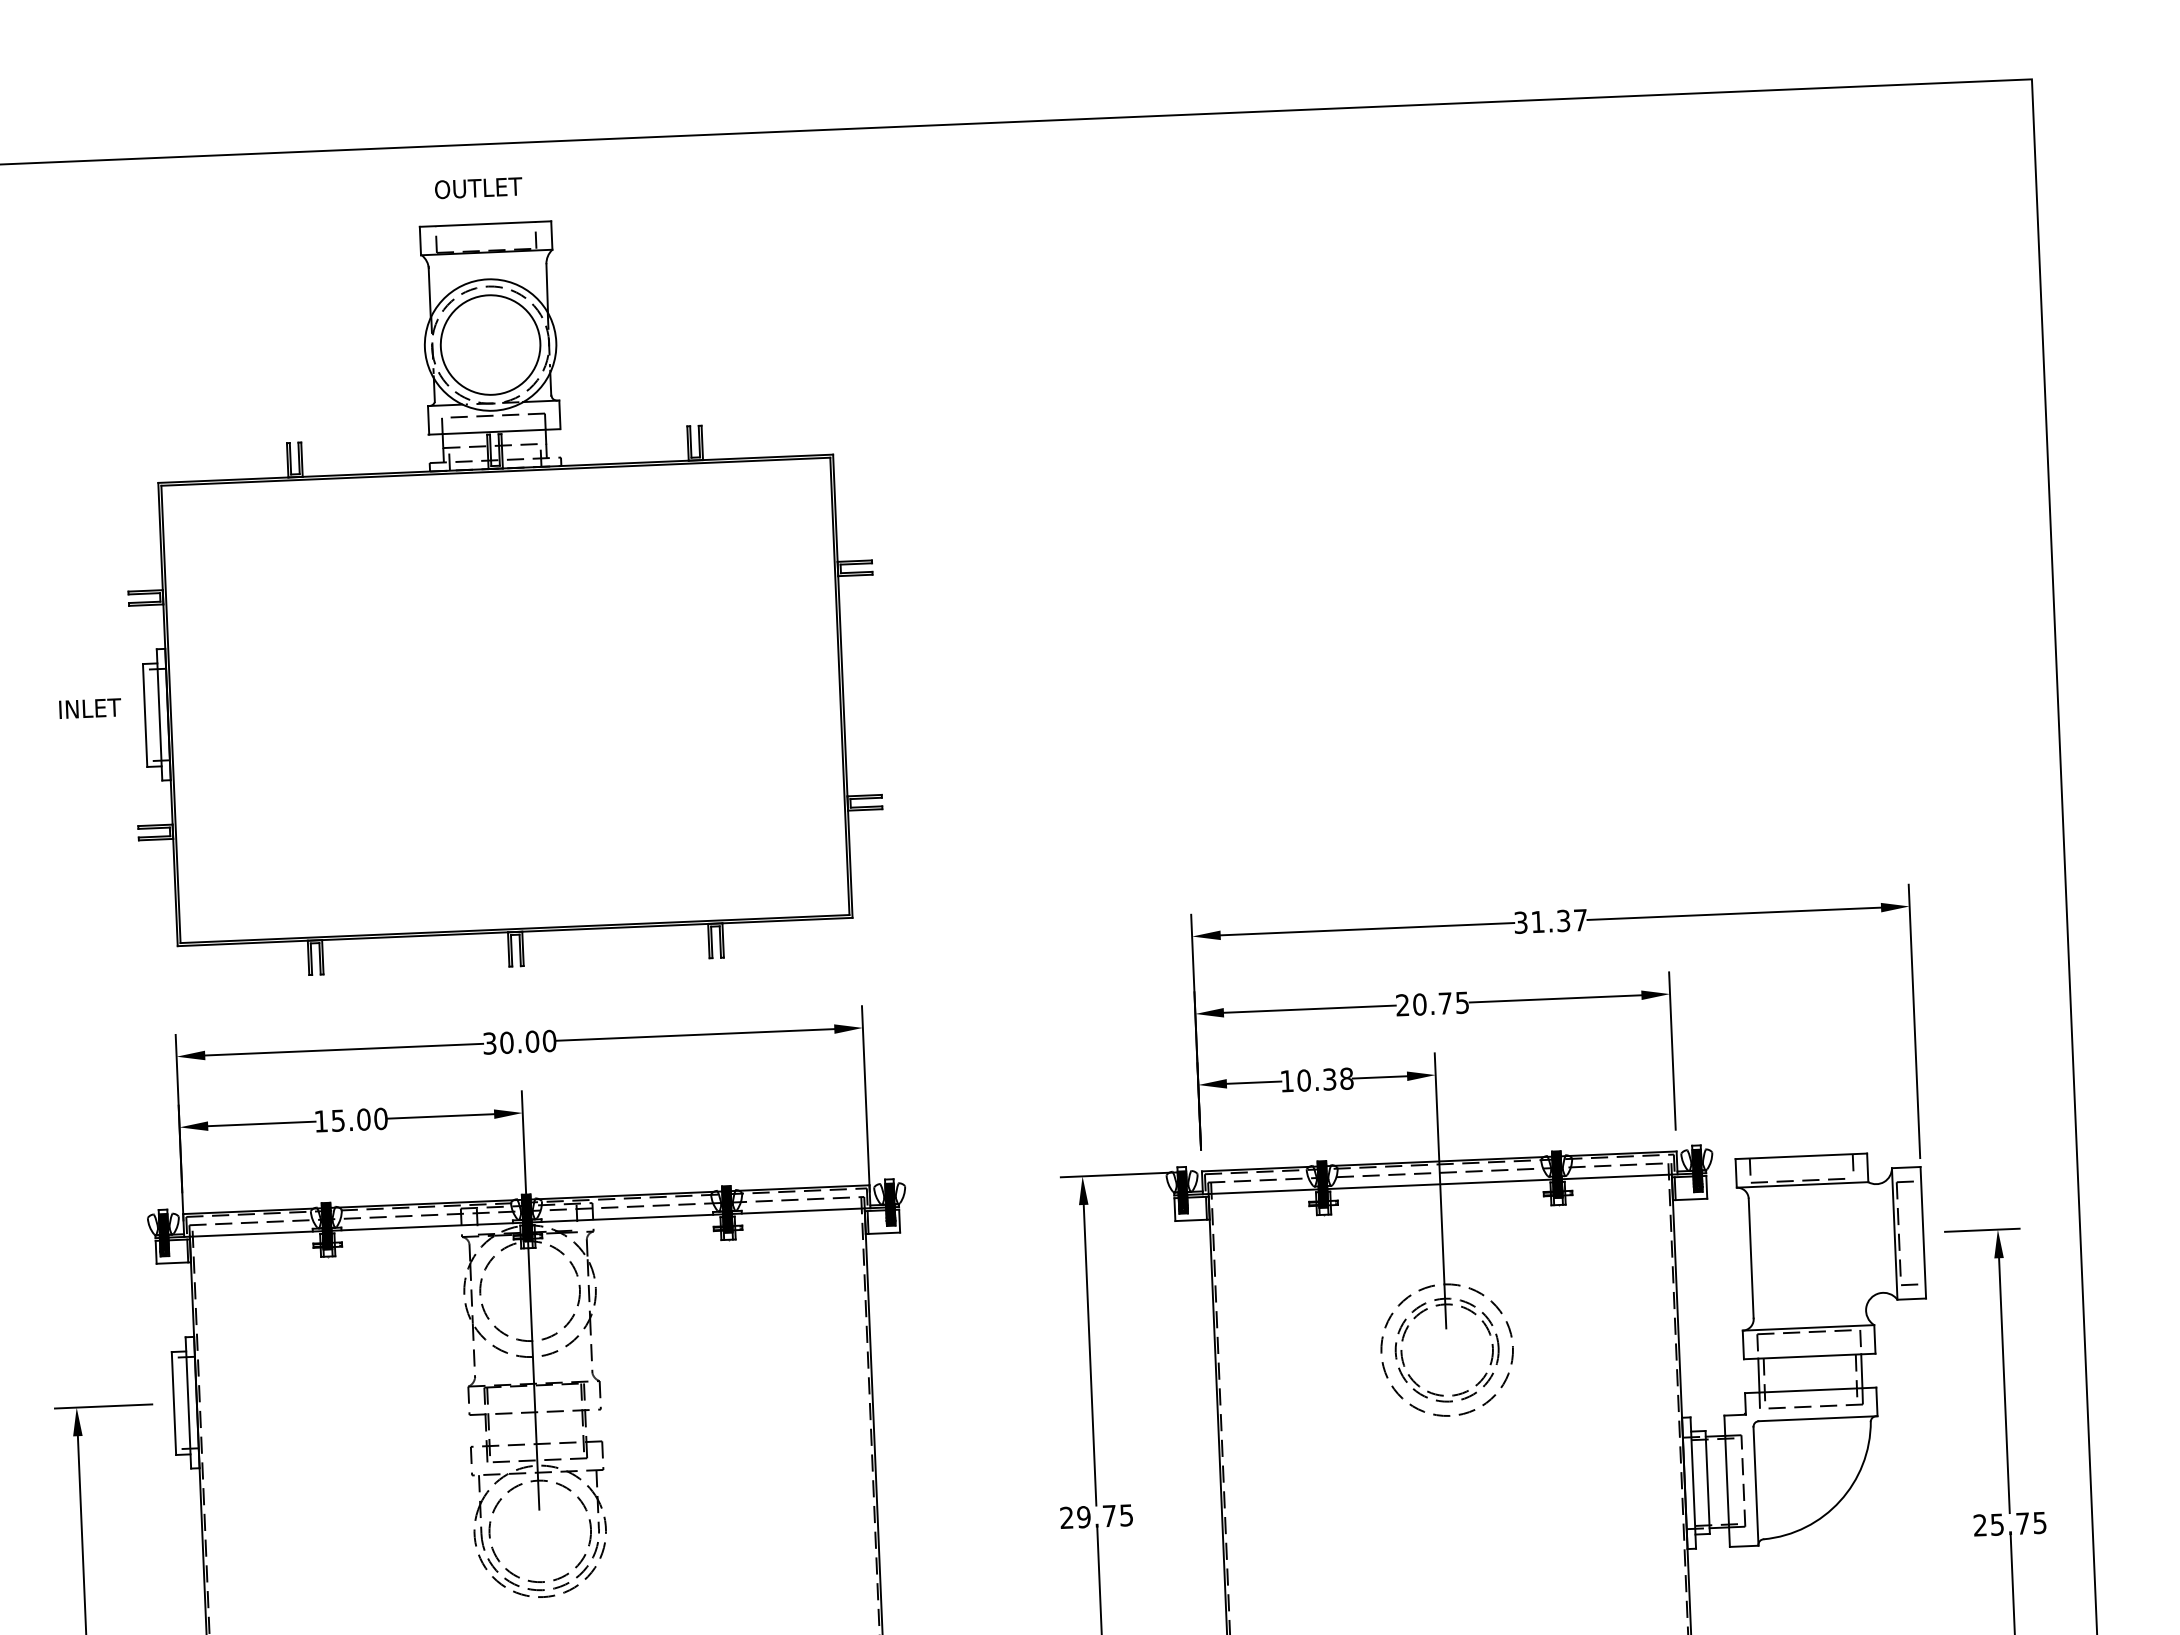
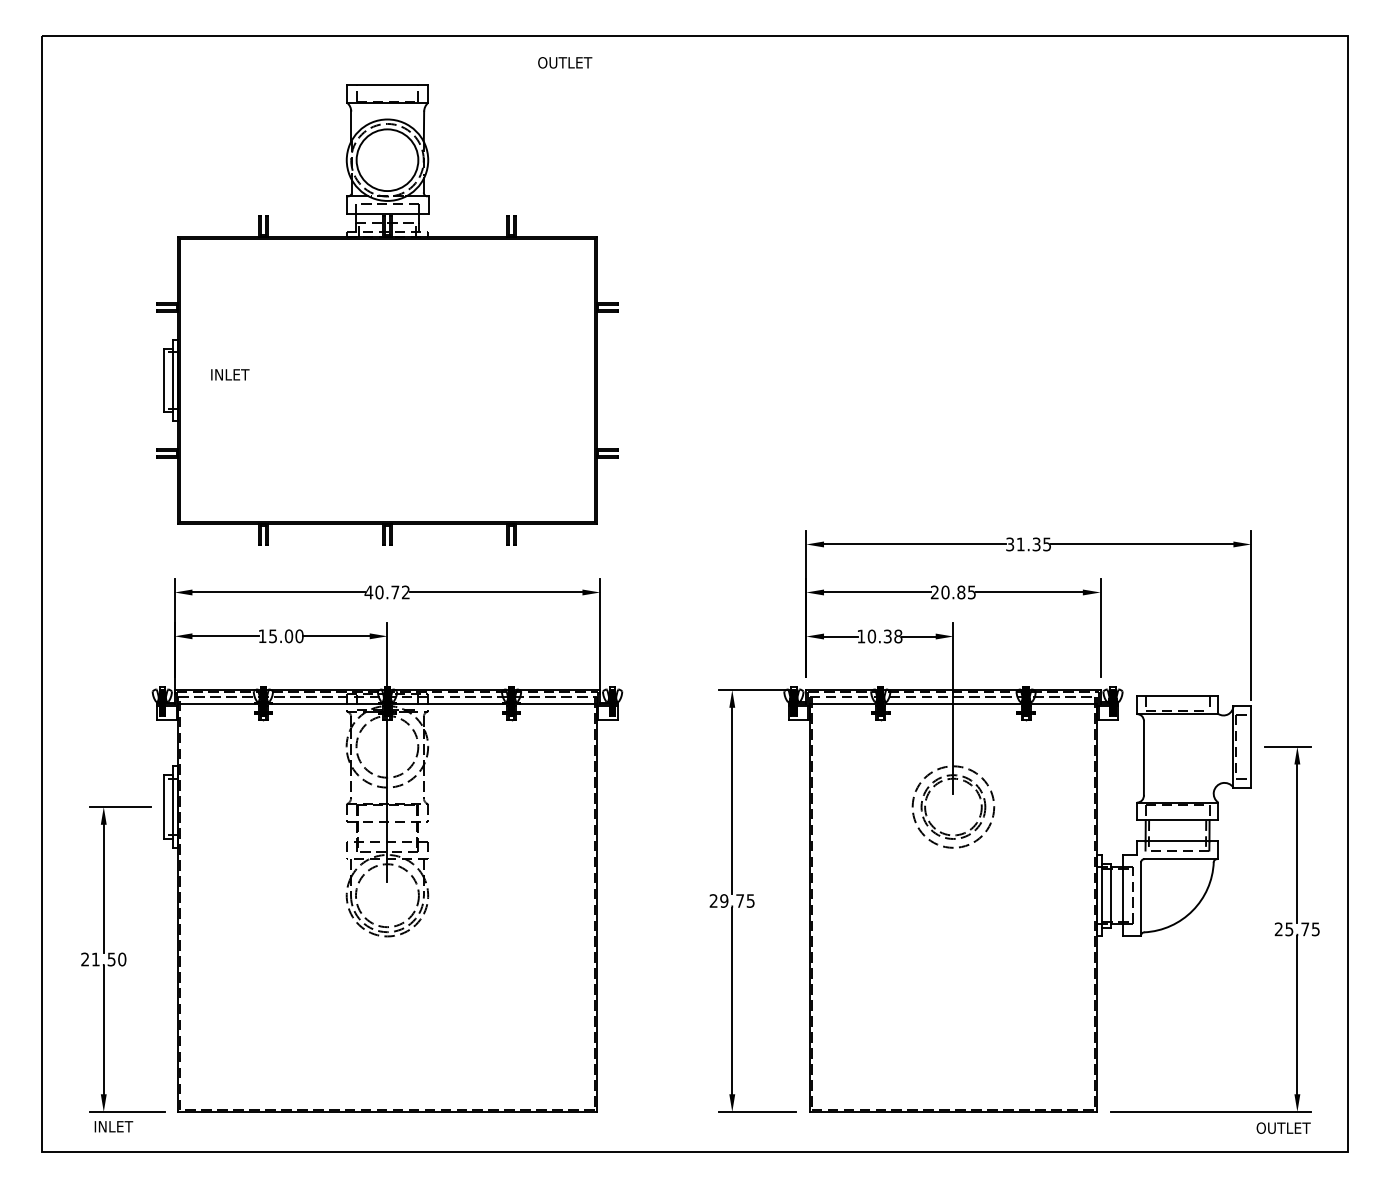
text: (479, 187) -> (565, 62), moved
text: (90, 708) -> (230, 374), moved
text: (1579, 920) -> (1046, 544), 31.37 -> 31.35
text: (1445, 1003) -> (961, 592), 20.75 -> 20.85
text: (519, 1042) -> (387, 592), 30.00 -> 40.72

